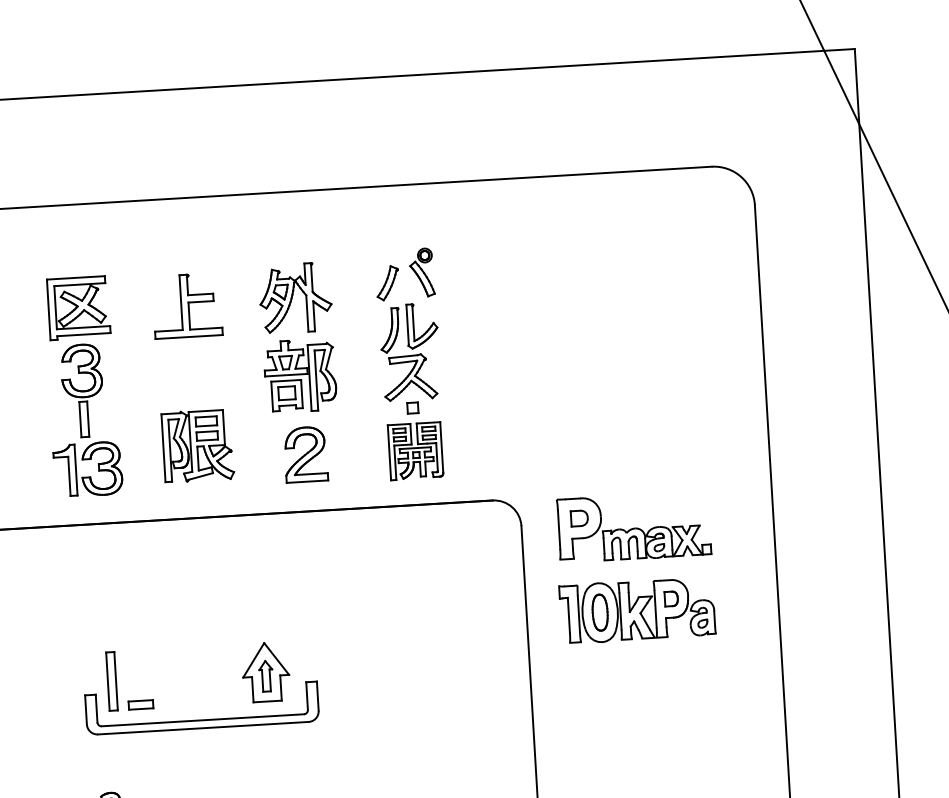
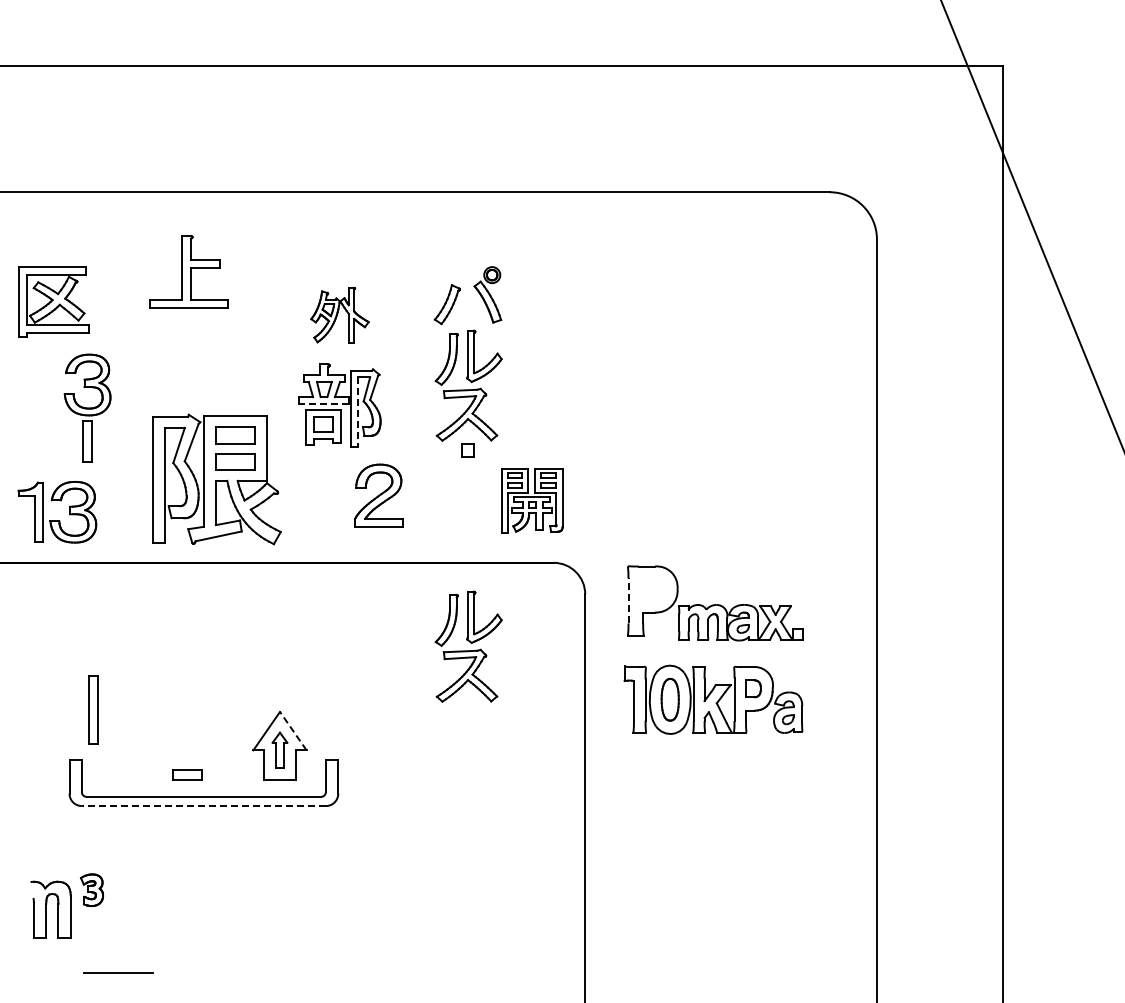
part: (295, 298) -> (339, 315), size x0.7
part: (186, 305) -> (188, 271), moved
part: (78, 307) -> (53, 301), moved
line: (286, 374) -> (324, 403), solid -> dashed
line: (316, 380) -> (358, 412), solid -> dashed
part: (197, 445) -> (216, 479), size x1.6
part: (415, 451) -> (532, 500), moved
part: (305, 454) -> (378, 495), moved
part: (88, 476) -> (57, 520), moved
part: (579, 518) -> (652, 589), removed
line: (559, 529) -> (628, 600), solid -> dashed
part: (423, 577) -> (468, 646), added
line: (276, 658) -> (293, 730), solid -> dashed
part: (111, 681) -> (93, 709), moved
part: (141, 704) -> (187, 774), moved
line: (203, 728) -> (203, 806), solid -> dashed

